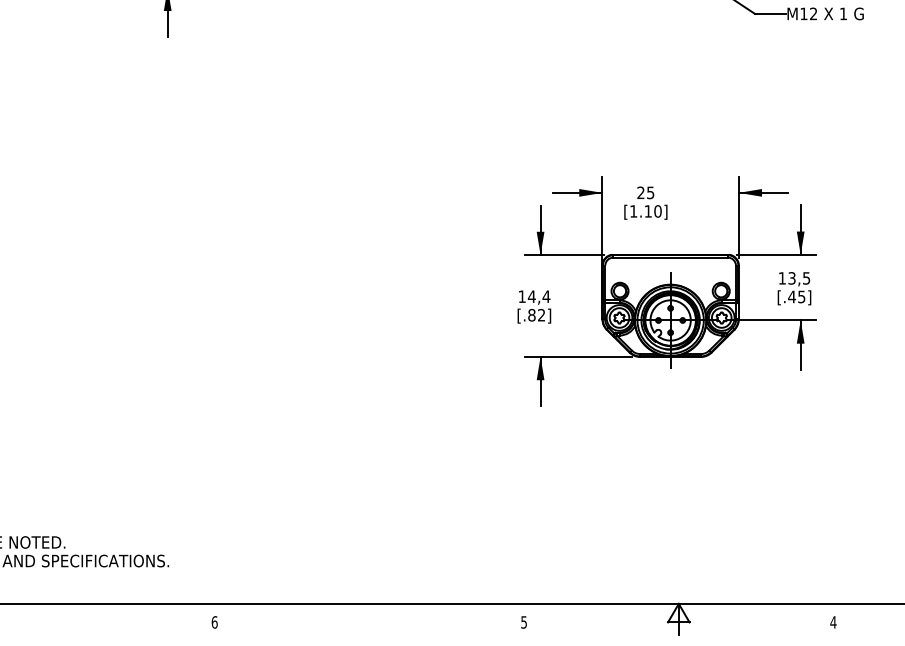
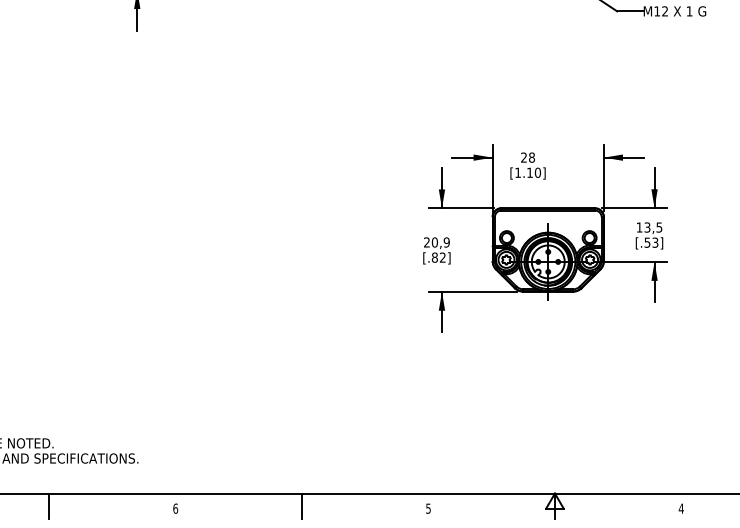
text: (650, 192) -> (531, 157), 25 -> 28
text: (535, 296) -> (437, 242), 14,4 -> 20,9
text: (796, 296) -> (651, 242), [.45] -> [.53]
line: (60, 618) -> (49, 505), added
line: (369, 618) -> (302, 505), added

